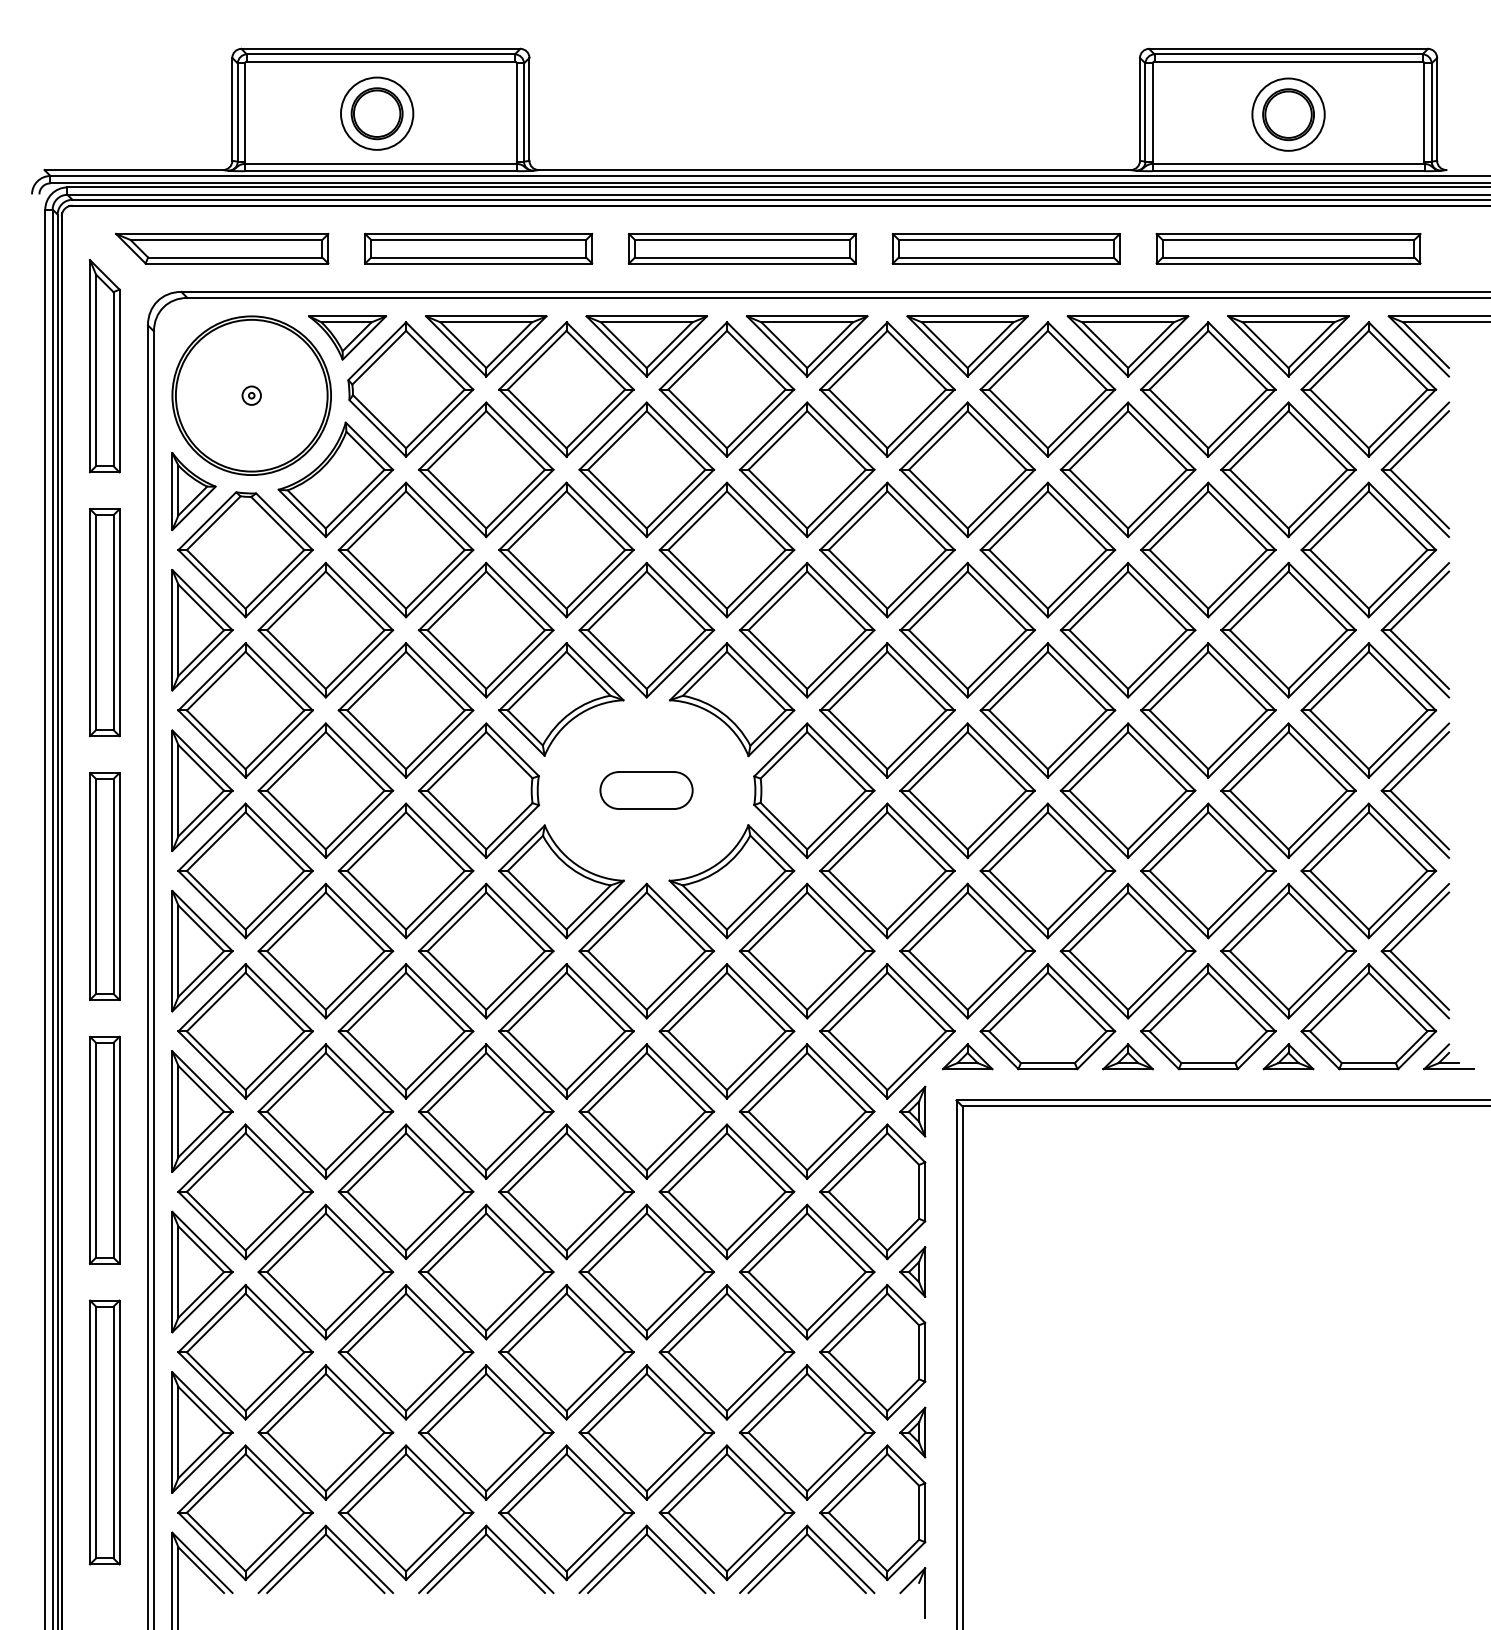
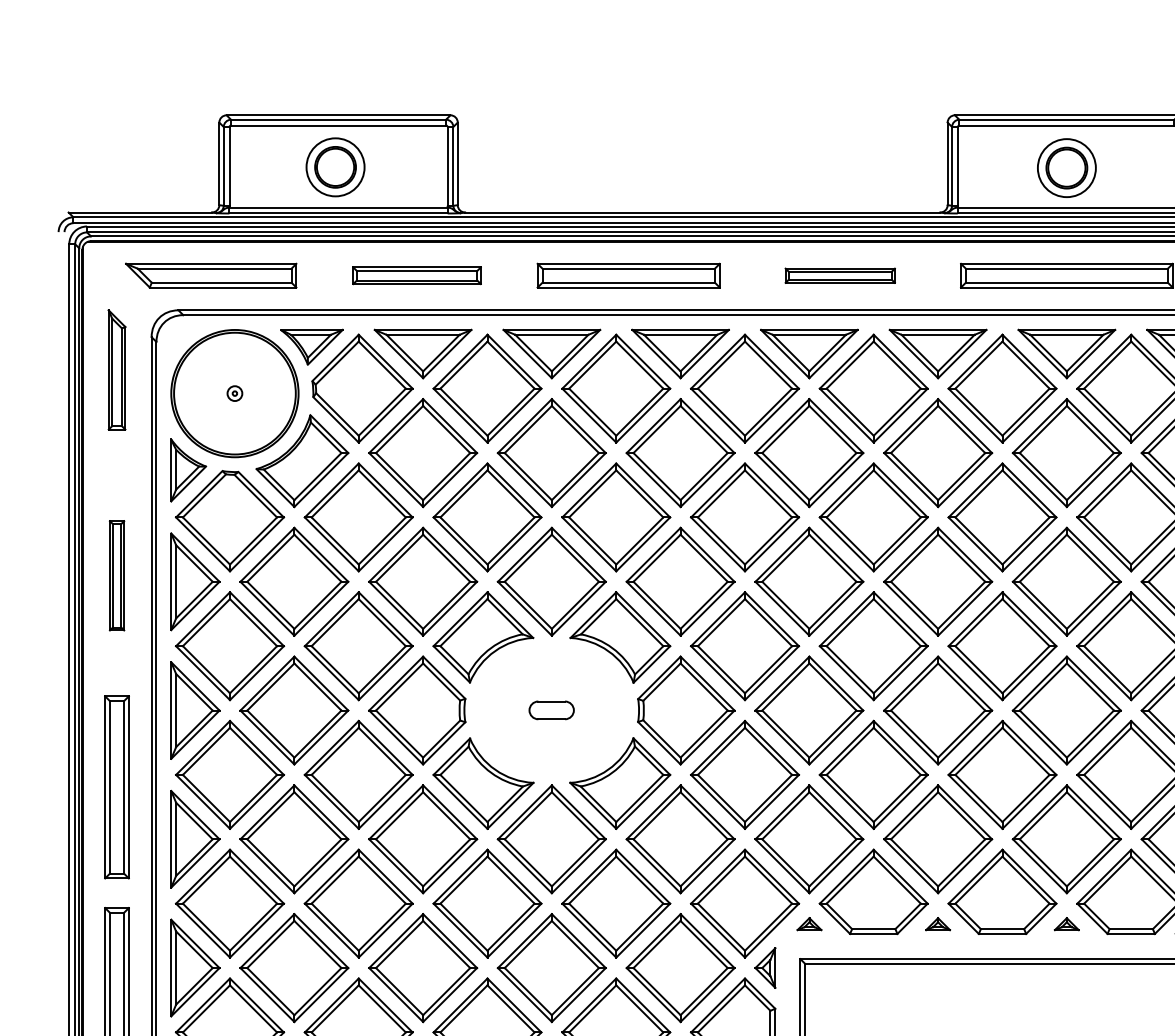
part: (478, 248) -> (416, 275), size x0.7
part: (1005, 248) -> (839, 275), size x0.6
part: (104, 366) -> (116, 370), size x0.7
part: (104, 622) -> (116, 575), size x0.6
part: (646, 790) -> (551, 710), size x0.6
part: (967, 1056) -> (809, 923), size x0.6
part: (1127, 1056) -> (937, 923), size x0.6
part: (1288, 1056) -> (1066, 923), size x0.6

